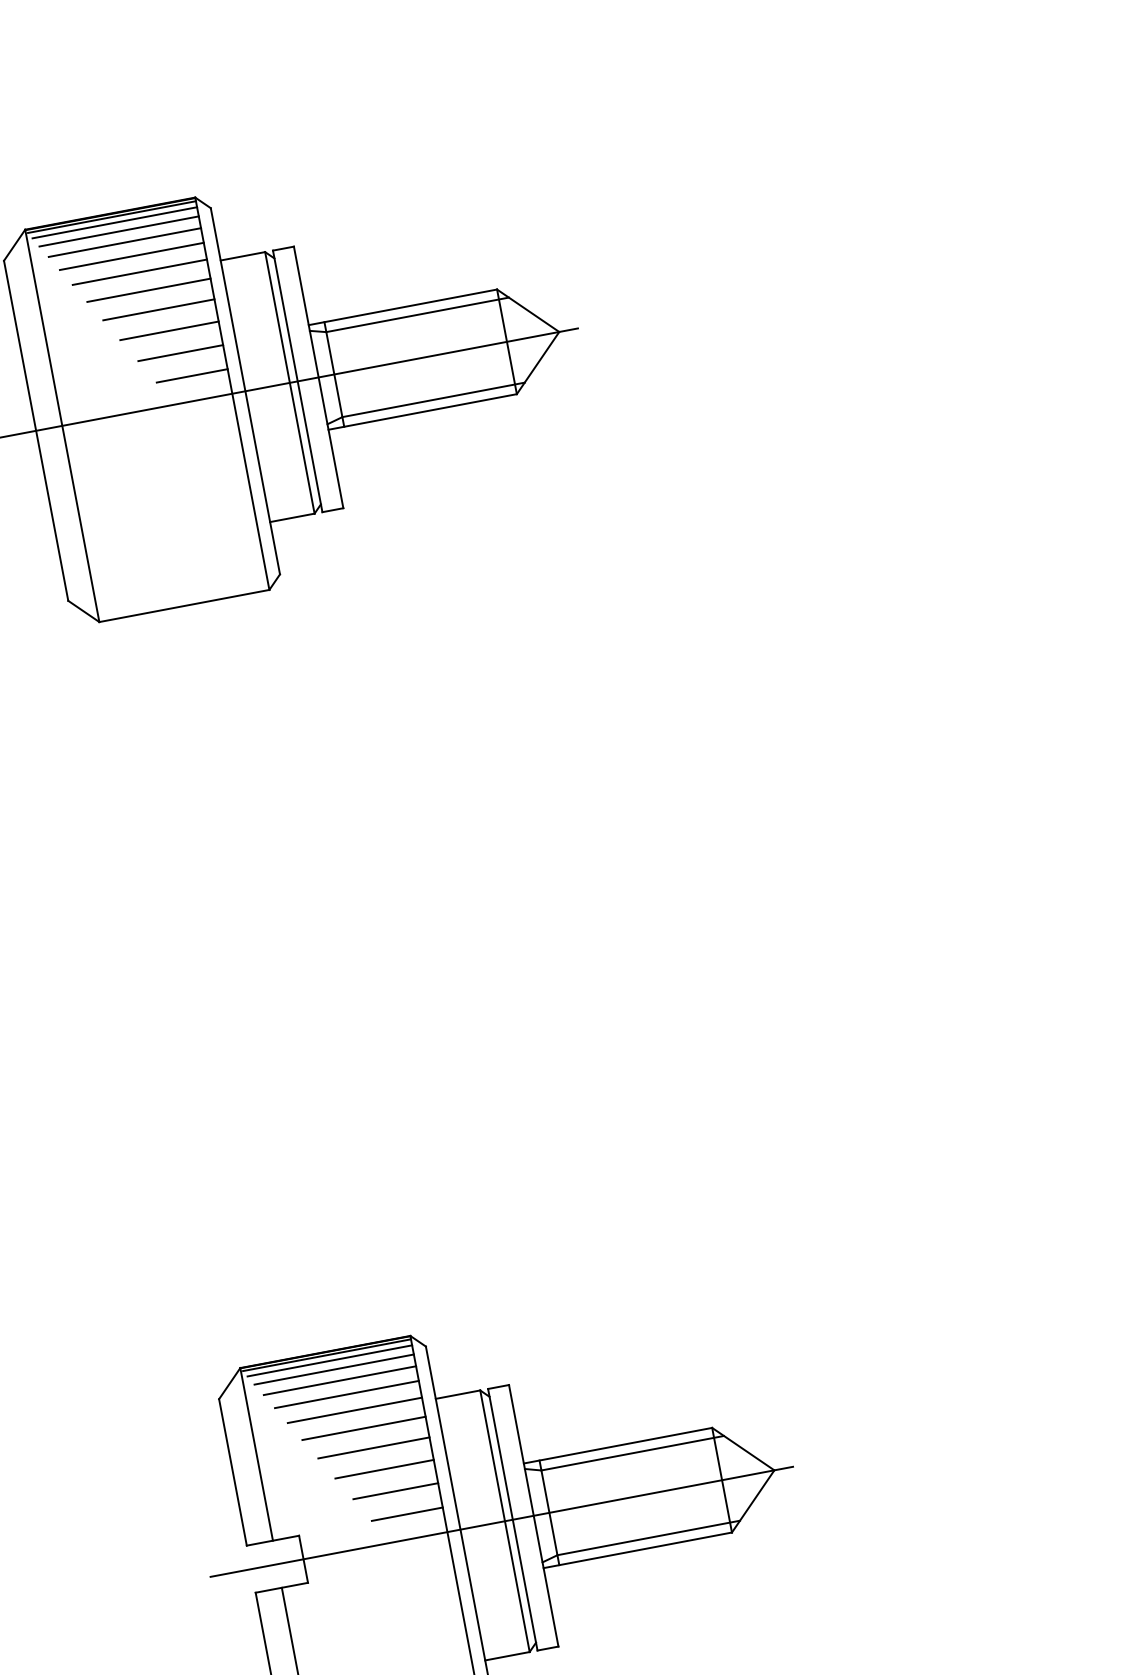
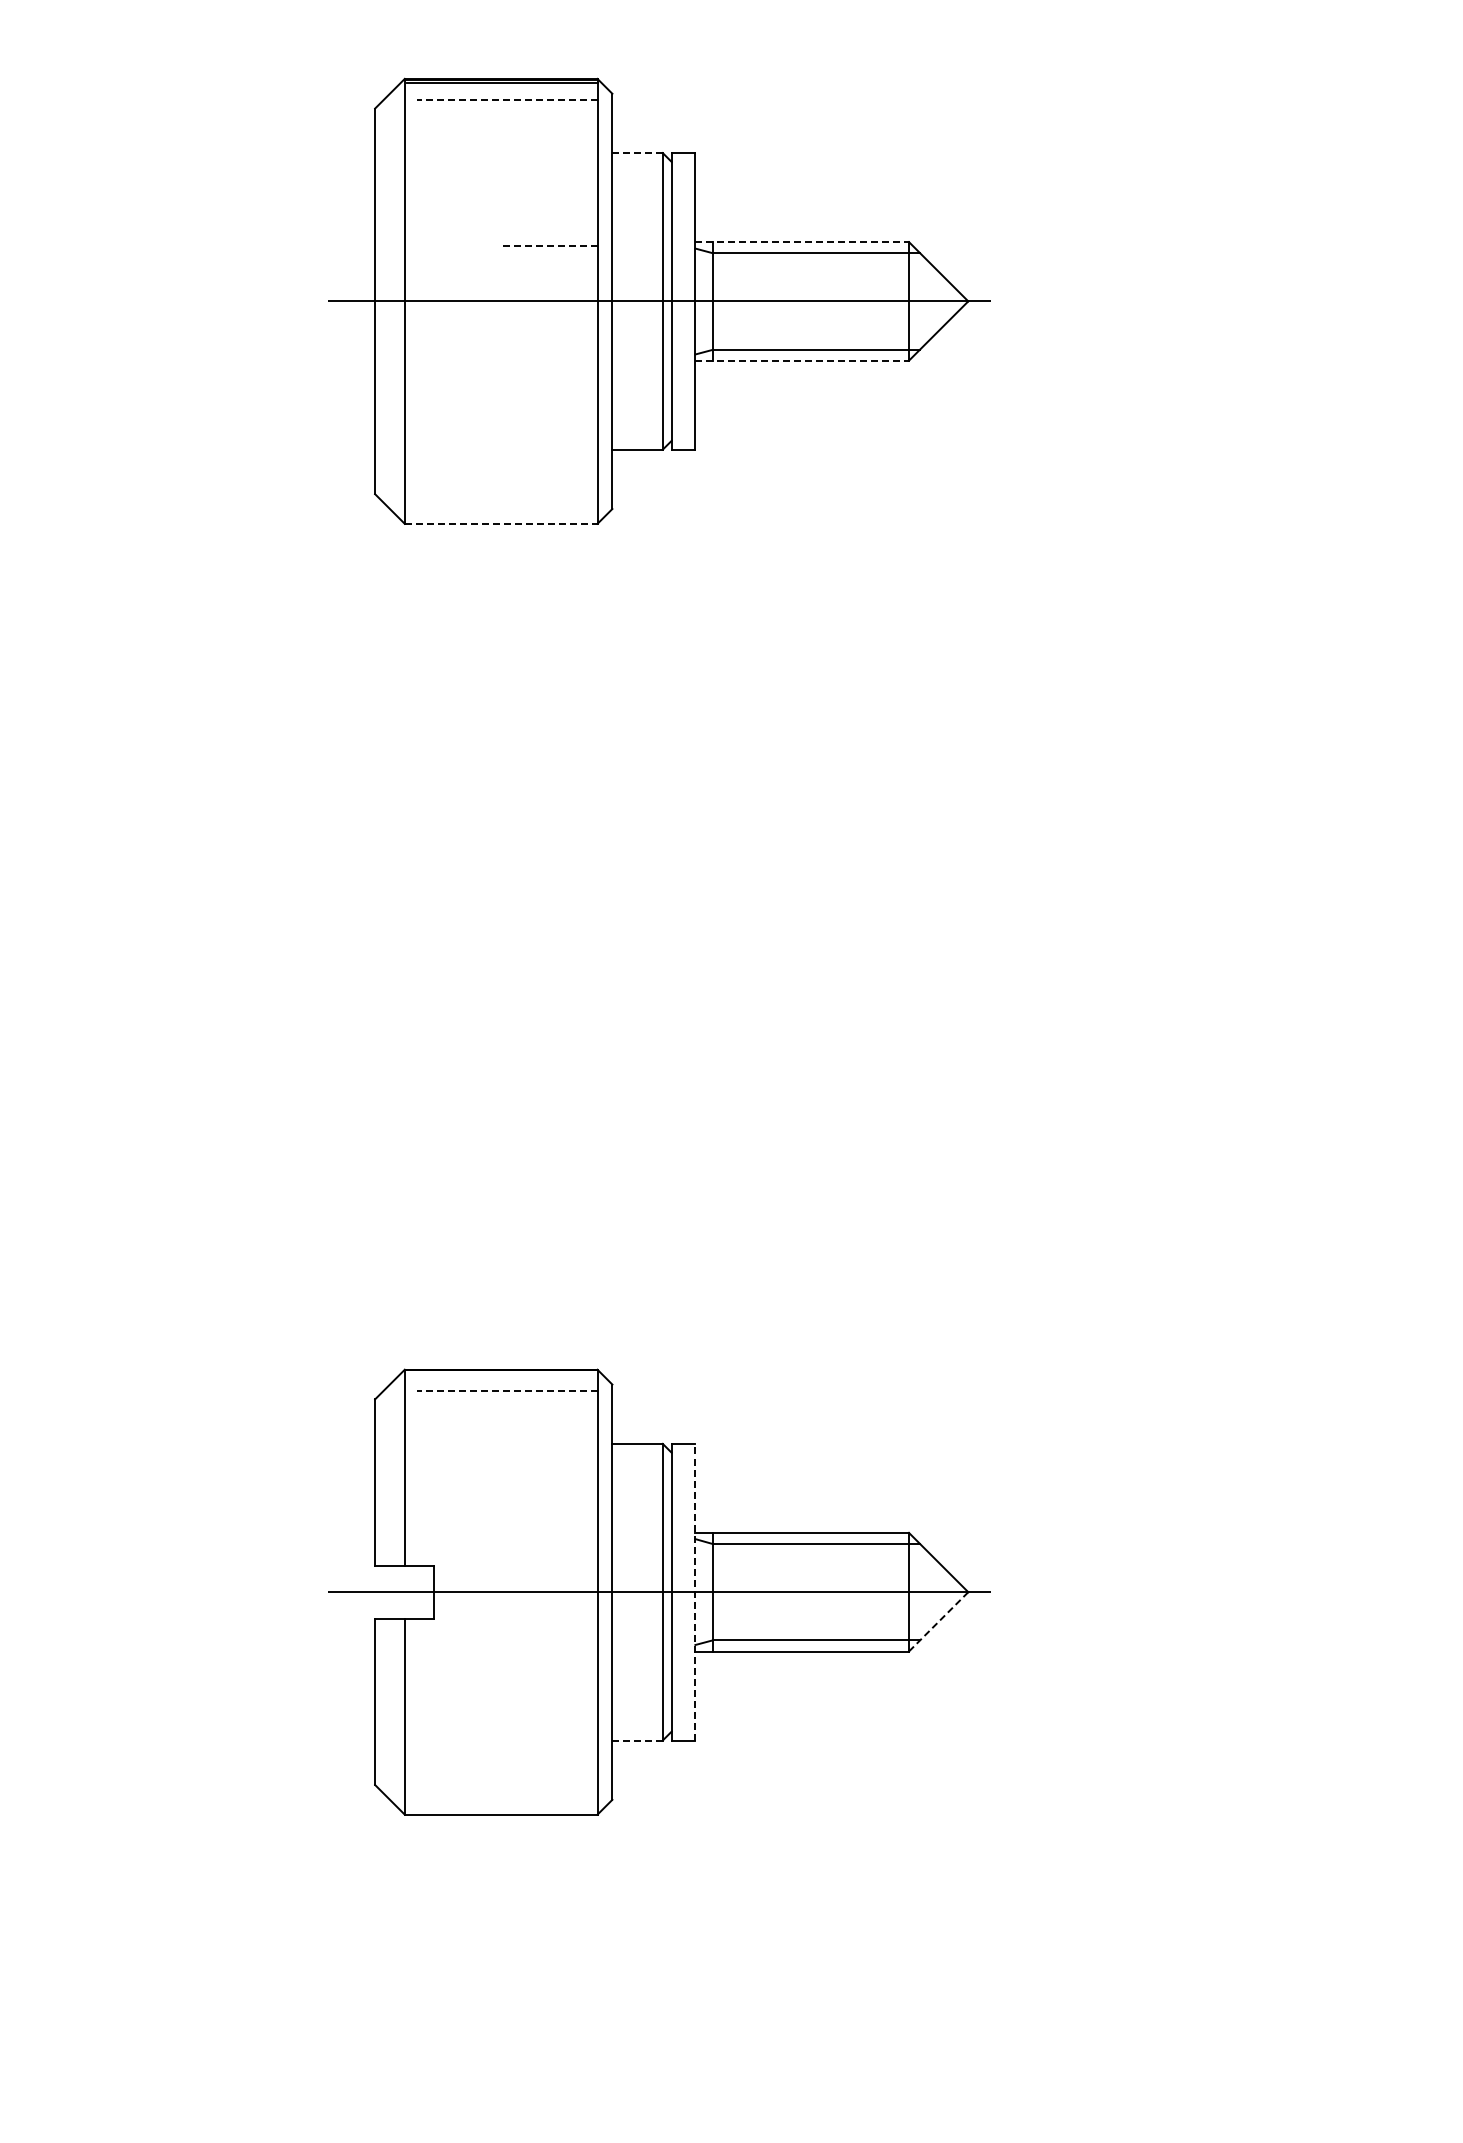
line: (114, 222) -> (504, 89), removed
line: (118, 231) -> (506, 100), solid -> dashed
line: (124, 242) -> (510, 113), removed
line: (131, 256) -> (515, 130), removed
line: (242, 256) -> (637, 153), solid -> dashed
line: (139, 272) -> (521, 149), removed
line: (148, 290) -> (527, 170), removed
line: (403, 307) -> (802, 242), solid -> dashed
line: (158, 310) -> (534, 194), removed
line: (169, 330) -> (541, 219), removed
line: (180, 353) -> (549, 246), solid -> dashed
line: (192, 375) -> (557, 273), removed
line: (422, 411) -> (802, 360), solid -> dashed
line: (184, 605) -> (501, 523), solid -> dashed
line: (327, 1355) -> (502, 1373), removed
line: (330, 1360) -> (504, 1380), removed
line: (333, 1369) -> (506, 1390), solid -> dashed
line: (339, 1381) -> (510, 1404), removed
line: (346, 1394) -> (515, 1420), removed
line: (354, 1410) -> (521, 1439), removed
line: (363, 1428) -> (527, 1461), removed
line: (373, 1447) -> (534, 1484), removed
line: (384, 1469) -> (541, 1510), removed
line: (395, 1491) -> (549, 1536), removed
line: (752, 1501) -> (938, 1621), solid -> dashed
line: (407, 1514) -> (557, 1564), removed
line: (533, 1515) -> (695, 1591), solid -> dashed
line: (507, 1656) -> (637, 1740), solid -> dashed

